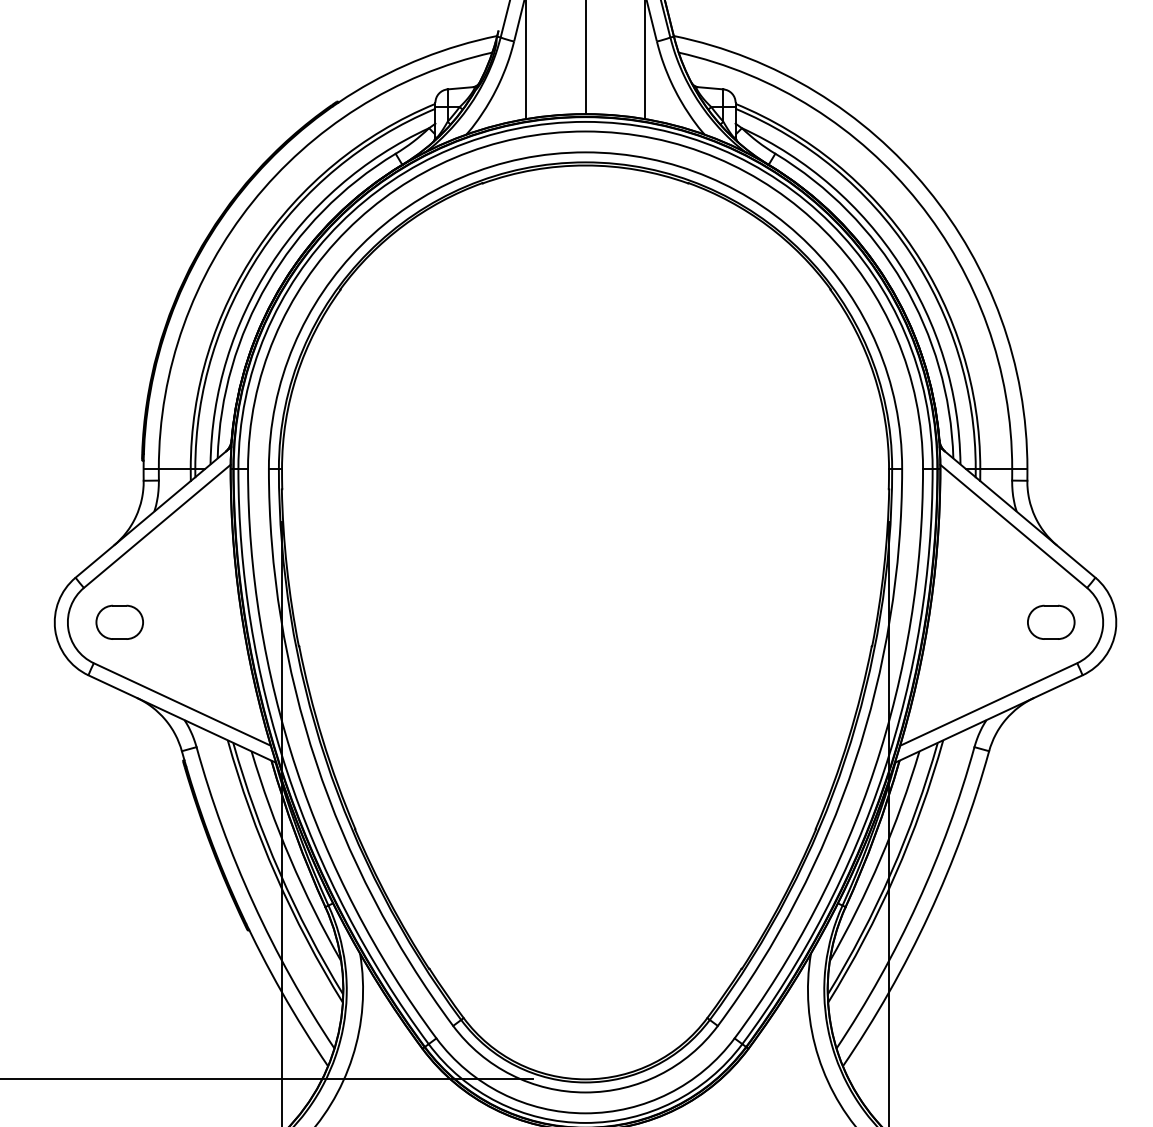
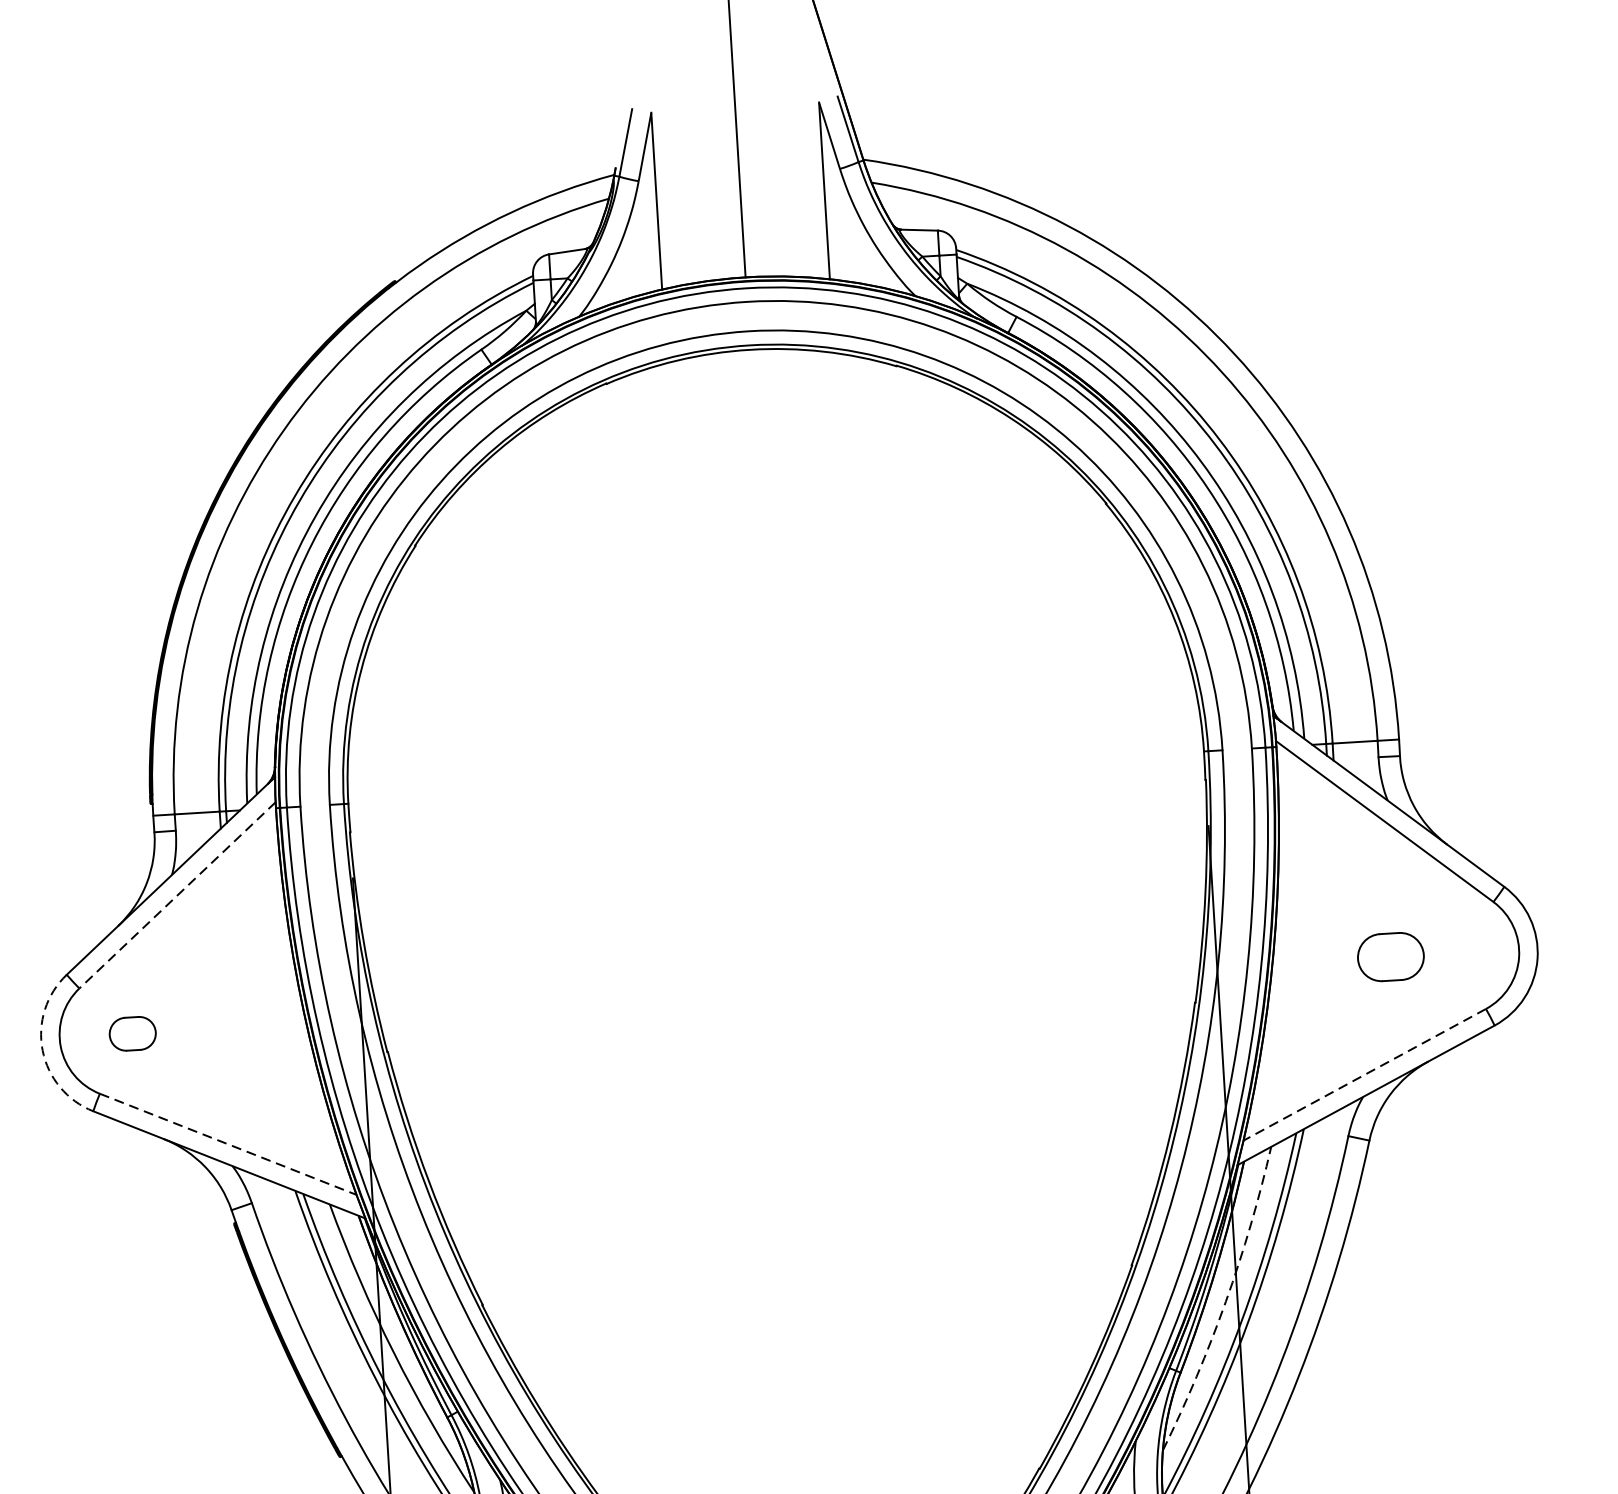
line: (157, 526) -> (177, 895), solid -> dashed
part: (119, 621) -> (132, 1032), size x0.7
part: (1051, 621) -> (1391, 955), moved
arc: (55, 630) -> (43, 1050), solid -> dashed
line: (182, 704) -> (228, 1144), solid -> dashed
line: (988, 704) -> (1364, 1074), solid -> dashed
arc: (880, 858) -> (1225, 1301), solid -> dashed

